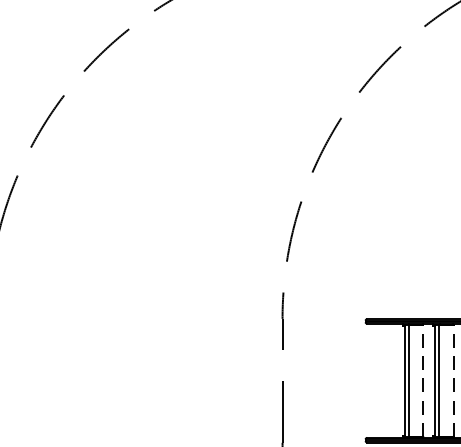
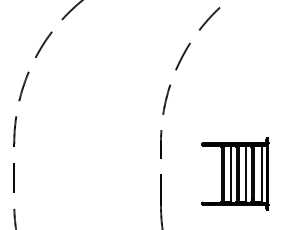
line: (423, 381) -> (231, 174), dashed -> solid
line: (454, 381) -> (246, 174), dashed -> solid

